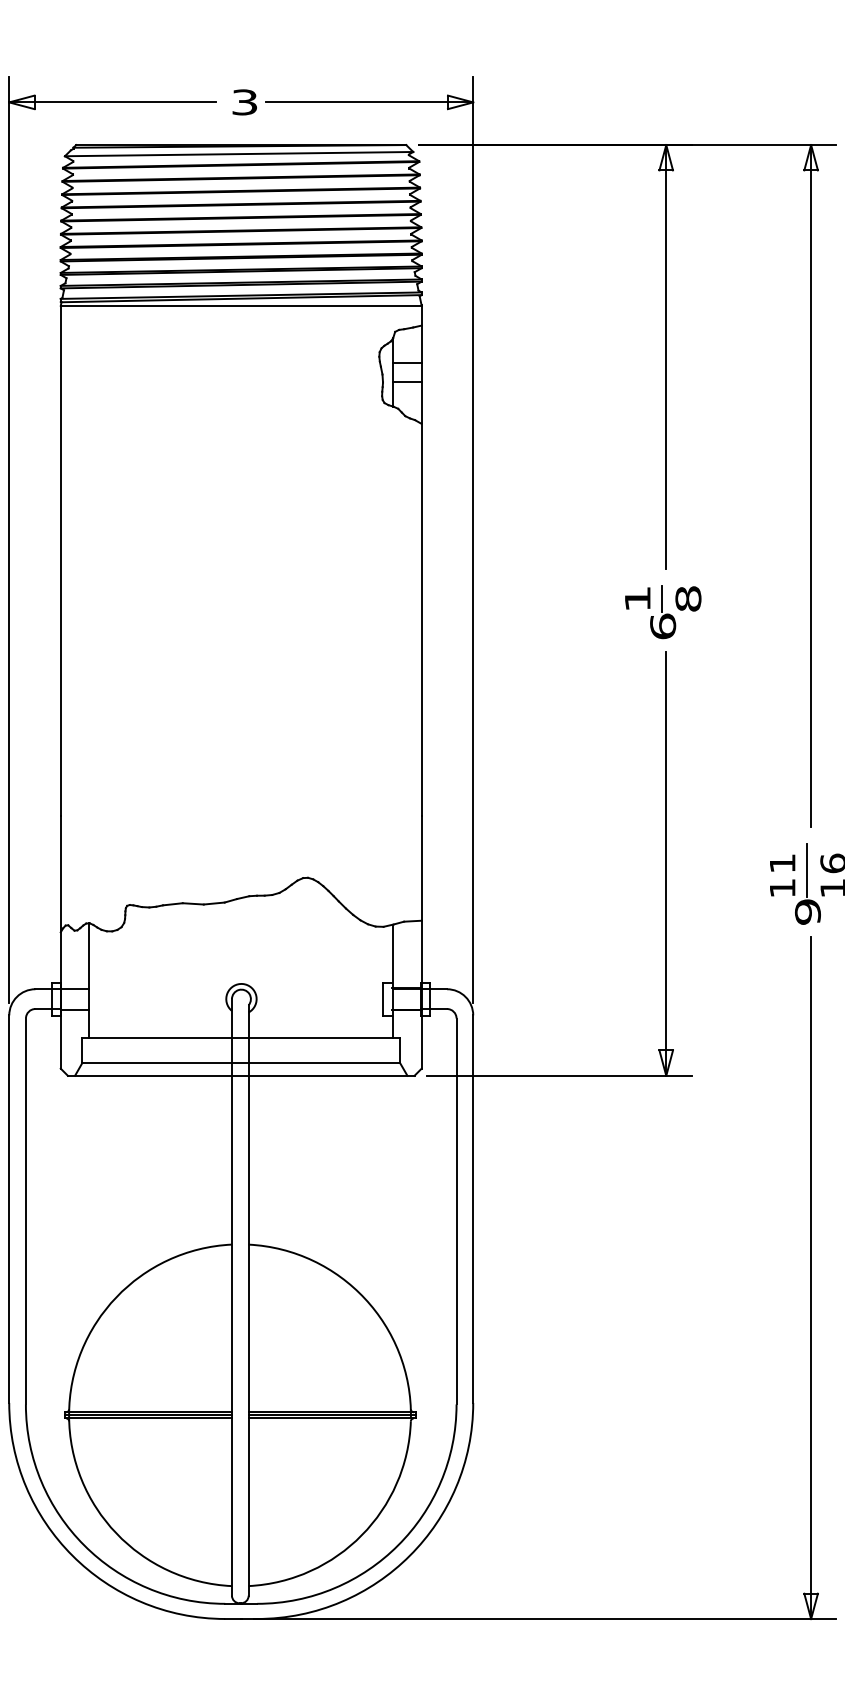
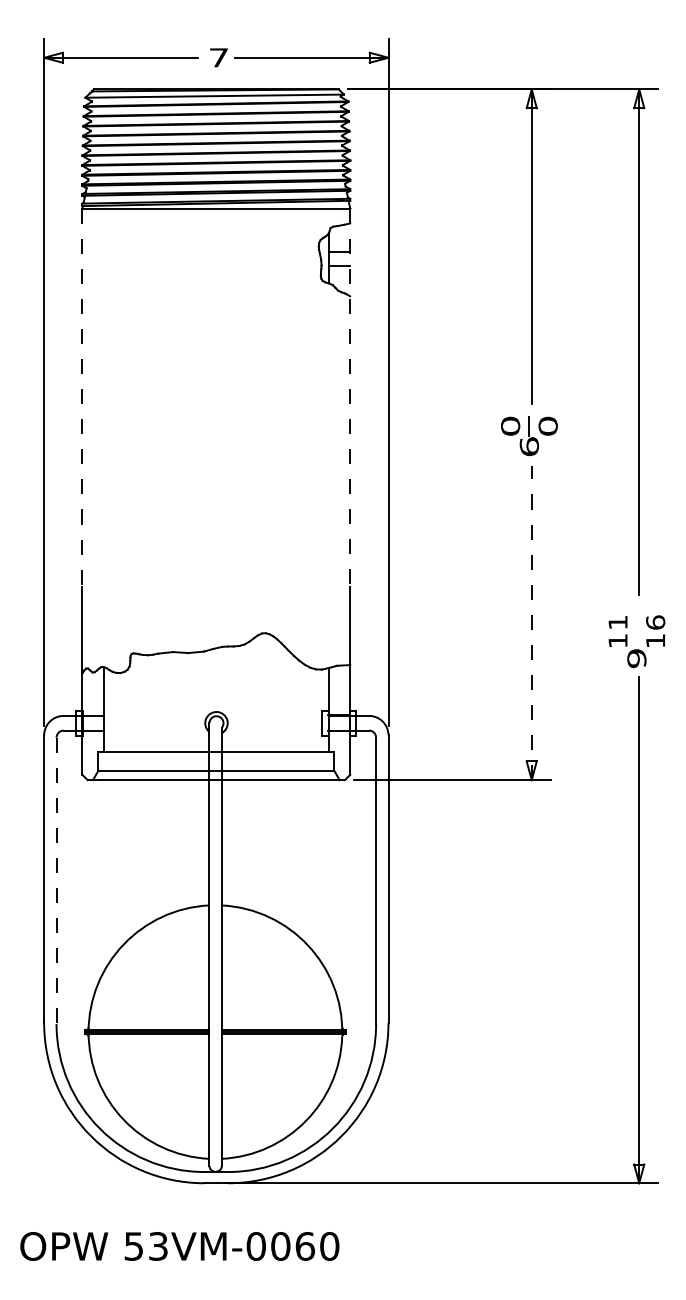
text: (244, 102) -> (218, 57), 3 -> 7
line: (60, 561) -> (82, 398), solid -> dashed
line: (422, 561) -> (350, 398), solid -> dashed
text: (637, 597) -> (510, 425), 1 -> 0
text: (687, 597) -> (547, 425), 8 -> 0
line: (665, 863) -> (531, 622), solid -> dashed
line: (807, 870) -> (636, 627), removed
line: (25, 1212) -> (56, 881), solid -> dashed

